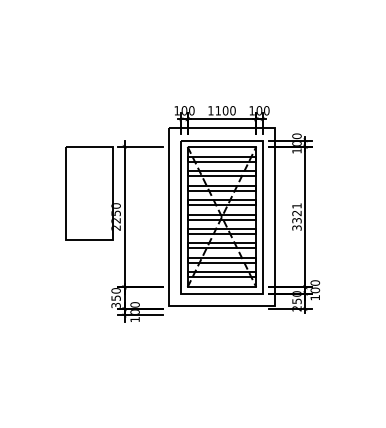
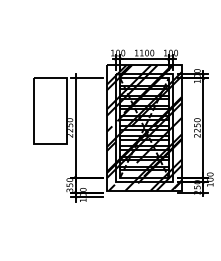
text: (296, 216) -> (197, 127), 3321 -> 2250
hatch: (221, 217) -> (144, 128), added

